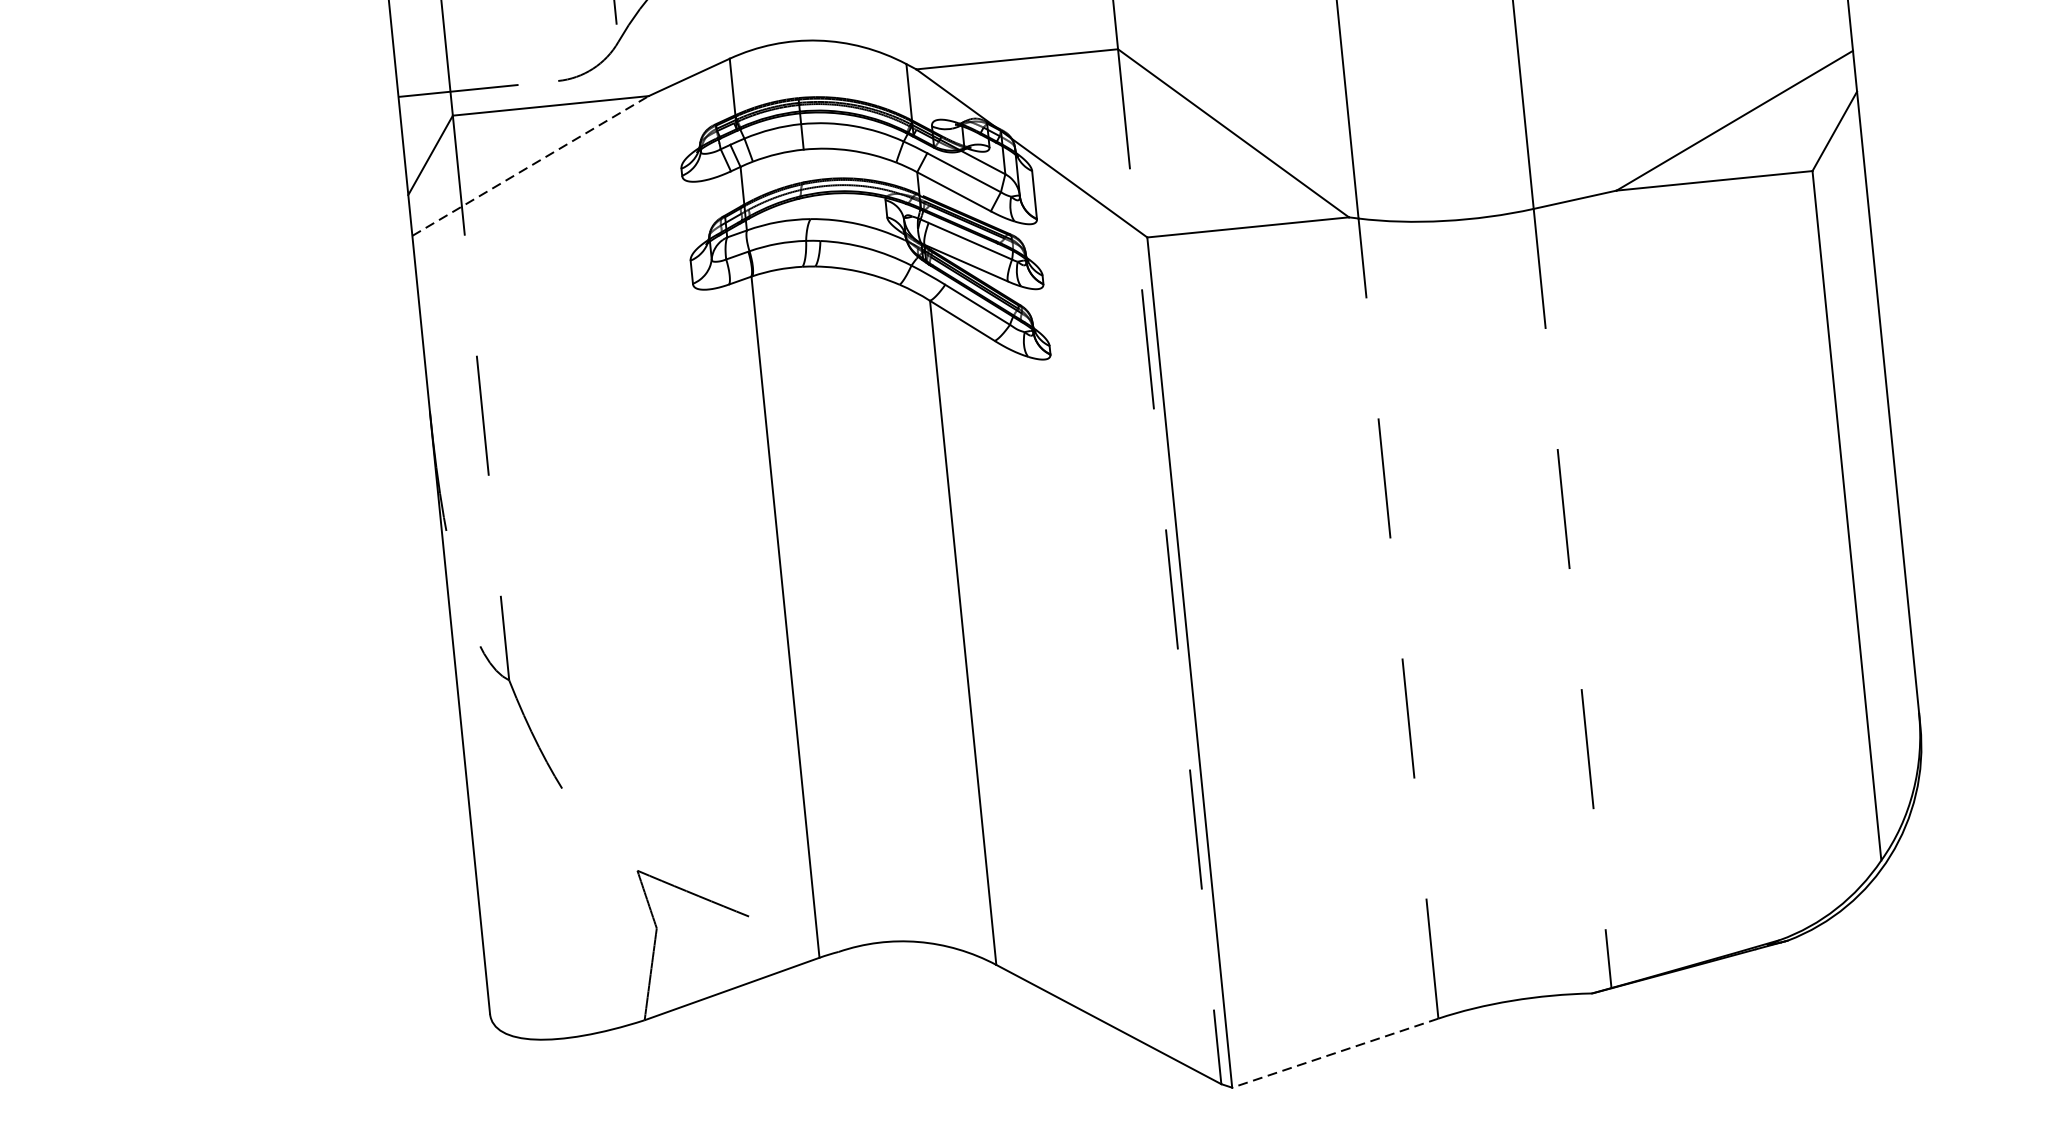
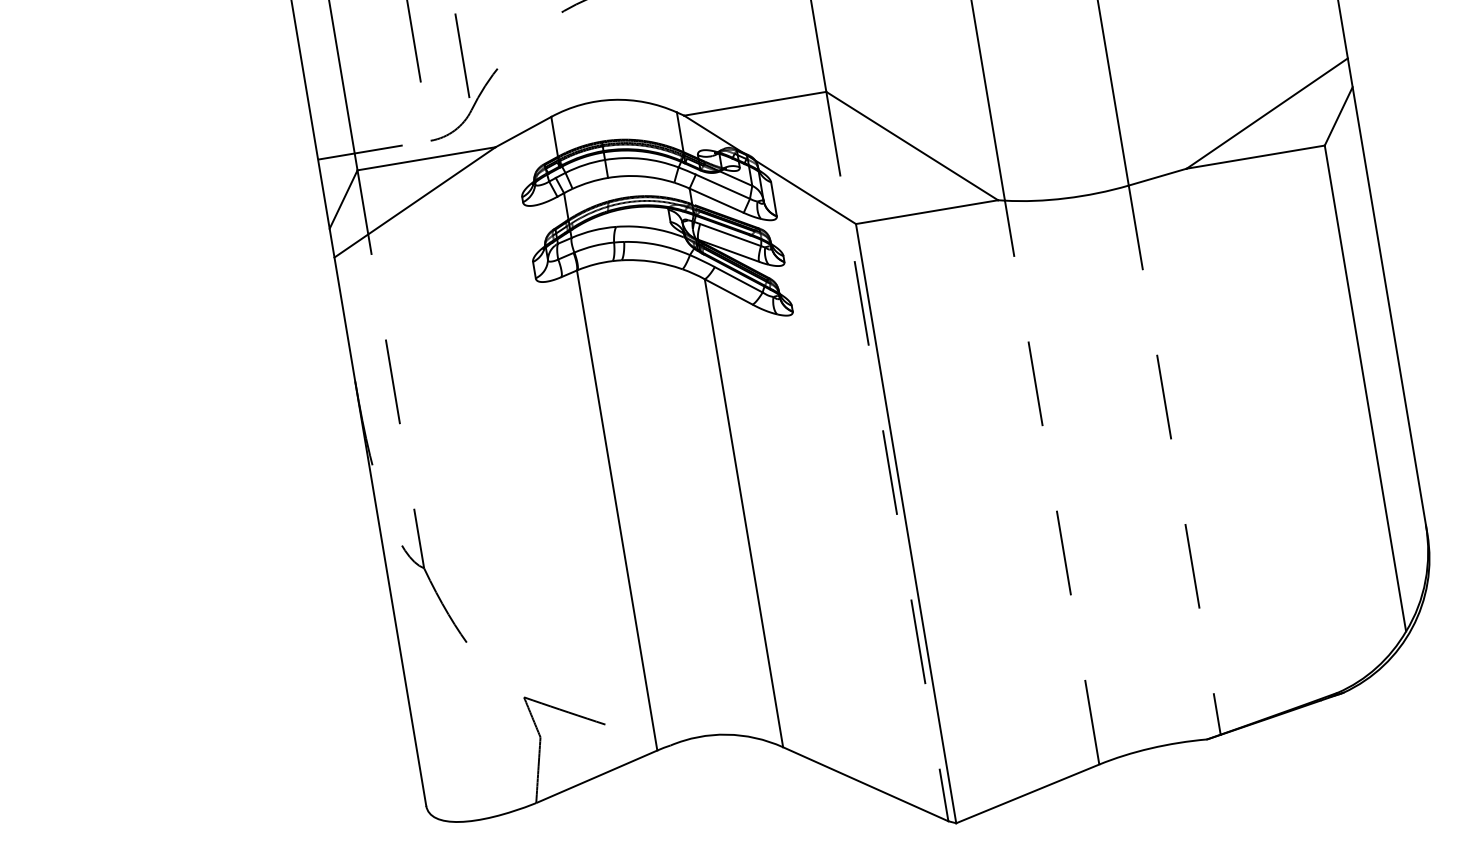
line: (531, 166) -> (415, 202), dashed -> solid
line: (1334, 1053) -> (1027, 794), dashed -> solid

